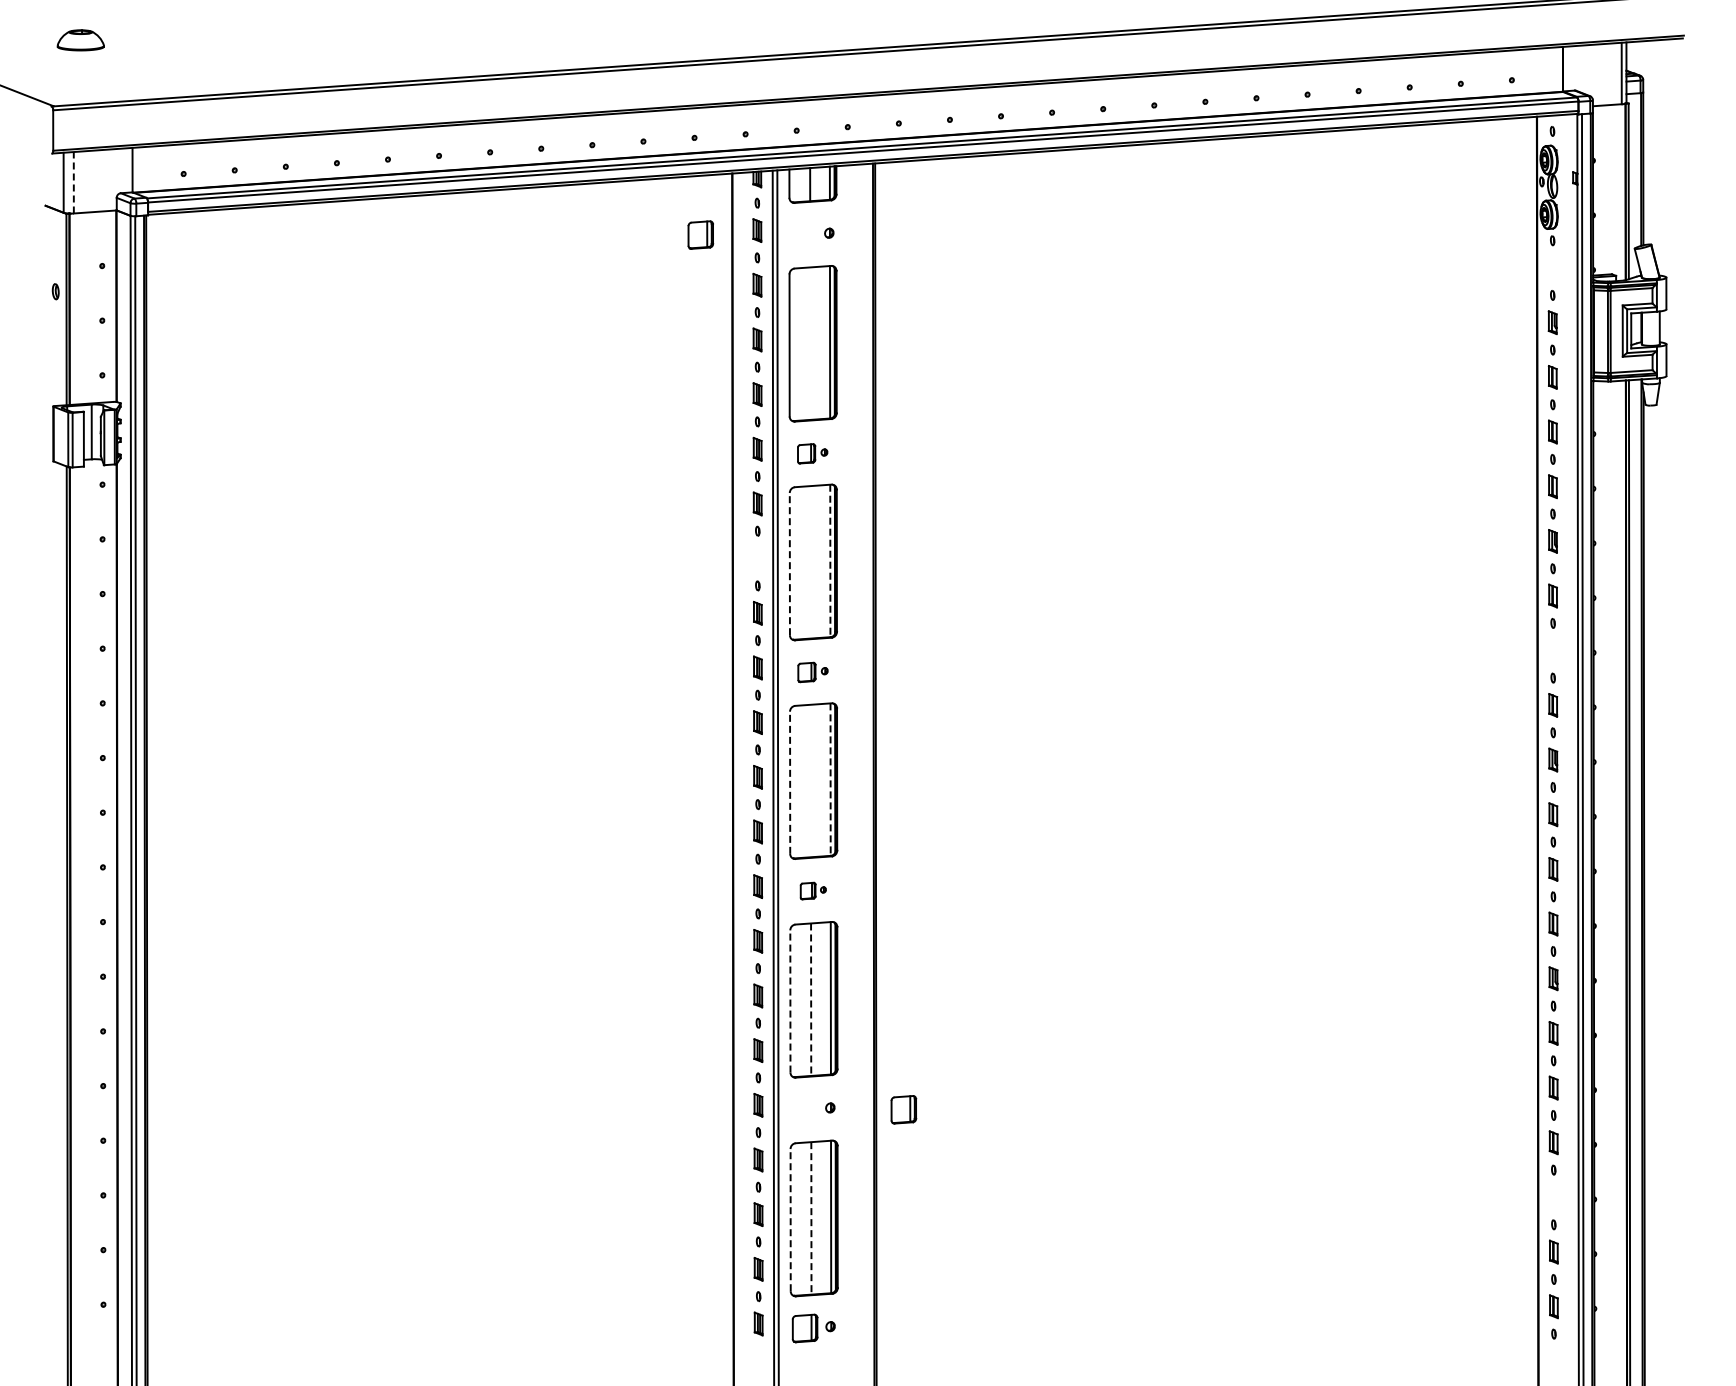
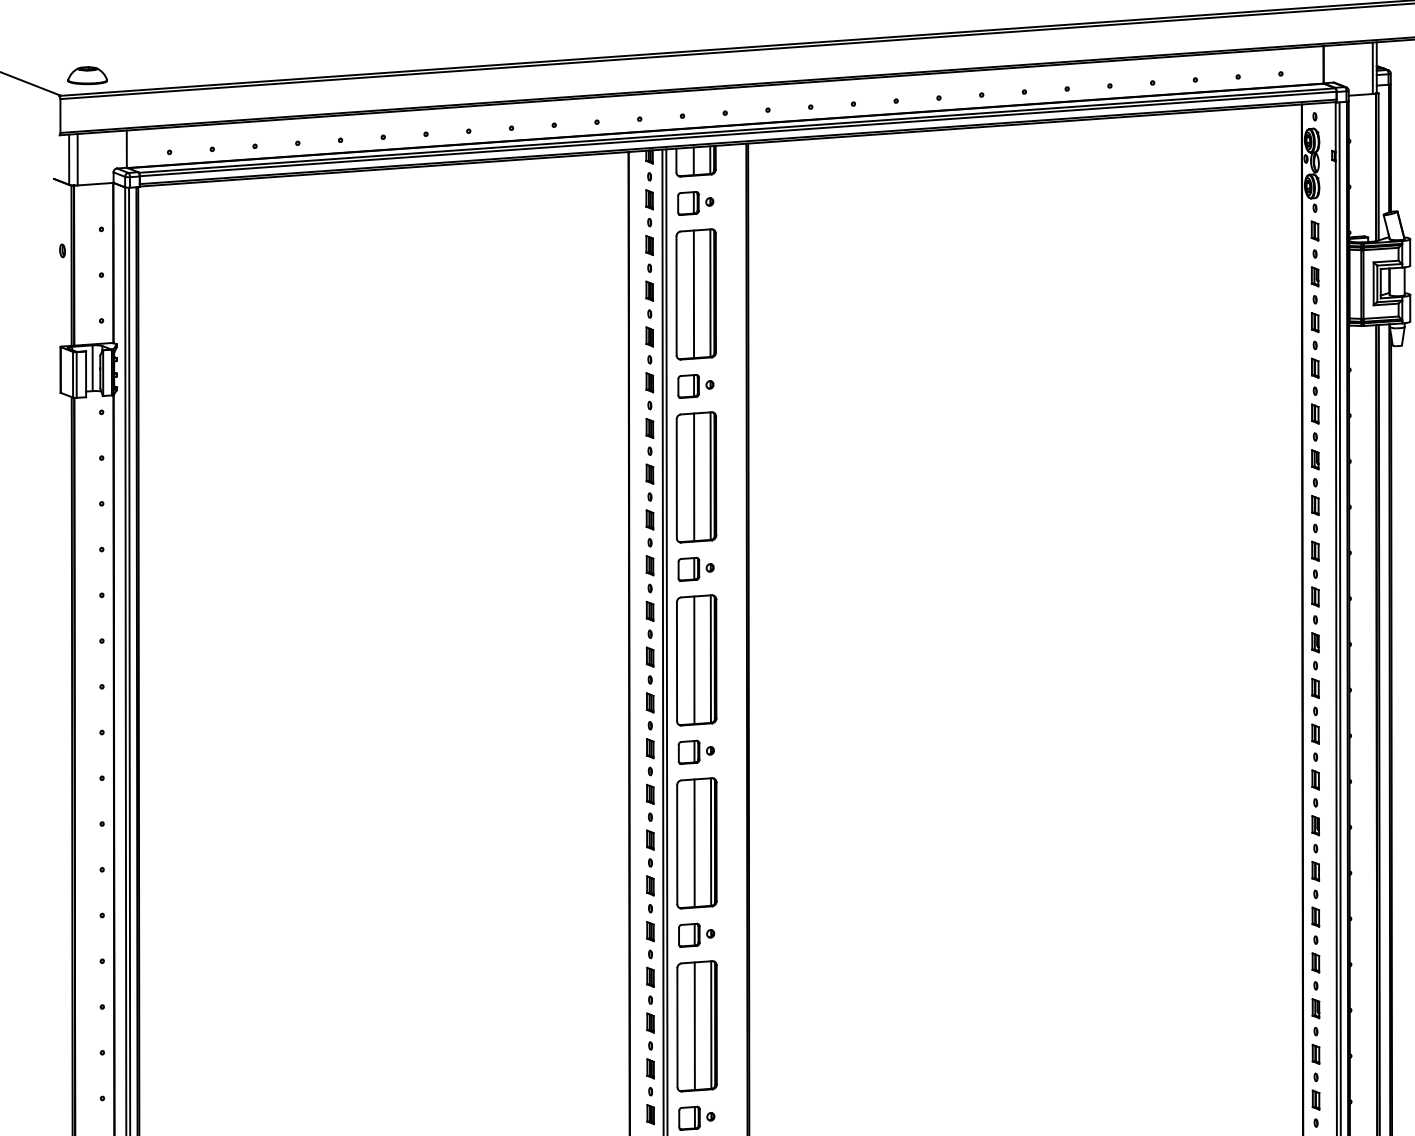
part: (80, 40) -> (87, 75), moved
line: (73, 182) -> (77, 159), dashed -> solid
part: (700, 234) -> (688, 203), moved
part: (1552, 267) -> (1314, 230), added
line: (810, 343) -> (694, 294), added
part: (812, 453) -> (695, 386), size x1.43
part: (757, 558) -> (649, 474), added
line: (830, 561) -> (710, 476), dashed -> solid
line: (810, 562) -> (694, 477), added
line: (789, 563) -> (676, 478), dashed -> solid
part: (1552, 650) -> (1314, 551), added
part: (812, 672) -> (695, 569), size x1.43
line: (810, 780) -> (694, 659), added
line: (830, 780) -> (710, 659), dashed -> solid
line: (790, 782) -> (677, 661), dashed -> solid
part: (813, 890) -> (696, 751), size x1.67
line: (790, 1000) -> (677, 843), dashed -> solid
line: (811, 1000) -> (694, 843), dashed -> solid
part: (903, 1109) -> (689, 935), moved
part: (1553, 1197) -> (1315, 1008), added
line: (811, 1218) -> (694, 1026), dashed -> solid
line: (790, 1219) -> (677, 1027), dashed -> solid

